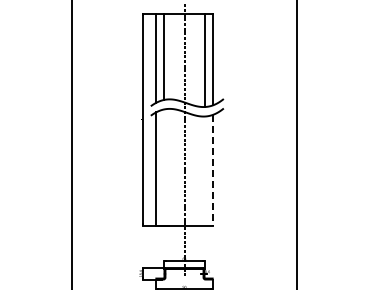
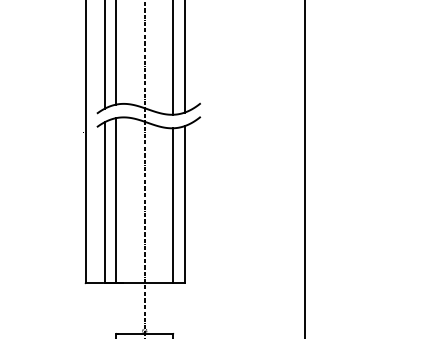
line: (164, 167) -> (116, 200), added
line: (204, 170) -> (173, 205), added
line: (212, 170) -> (184, 205), dashed -> solid

